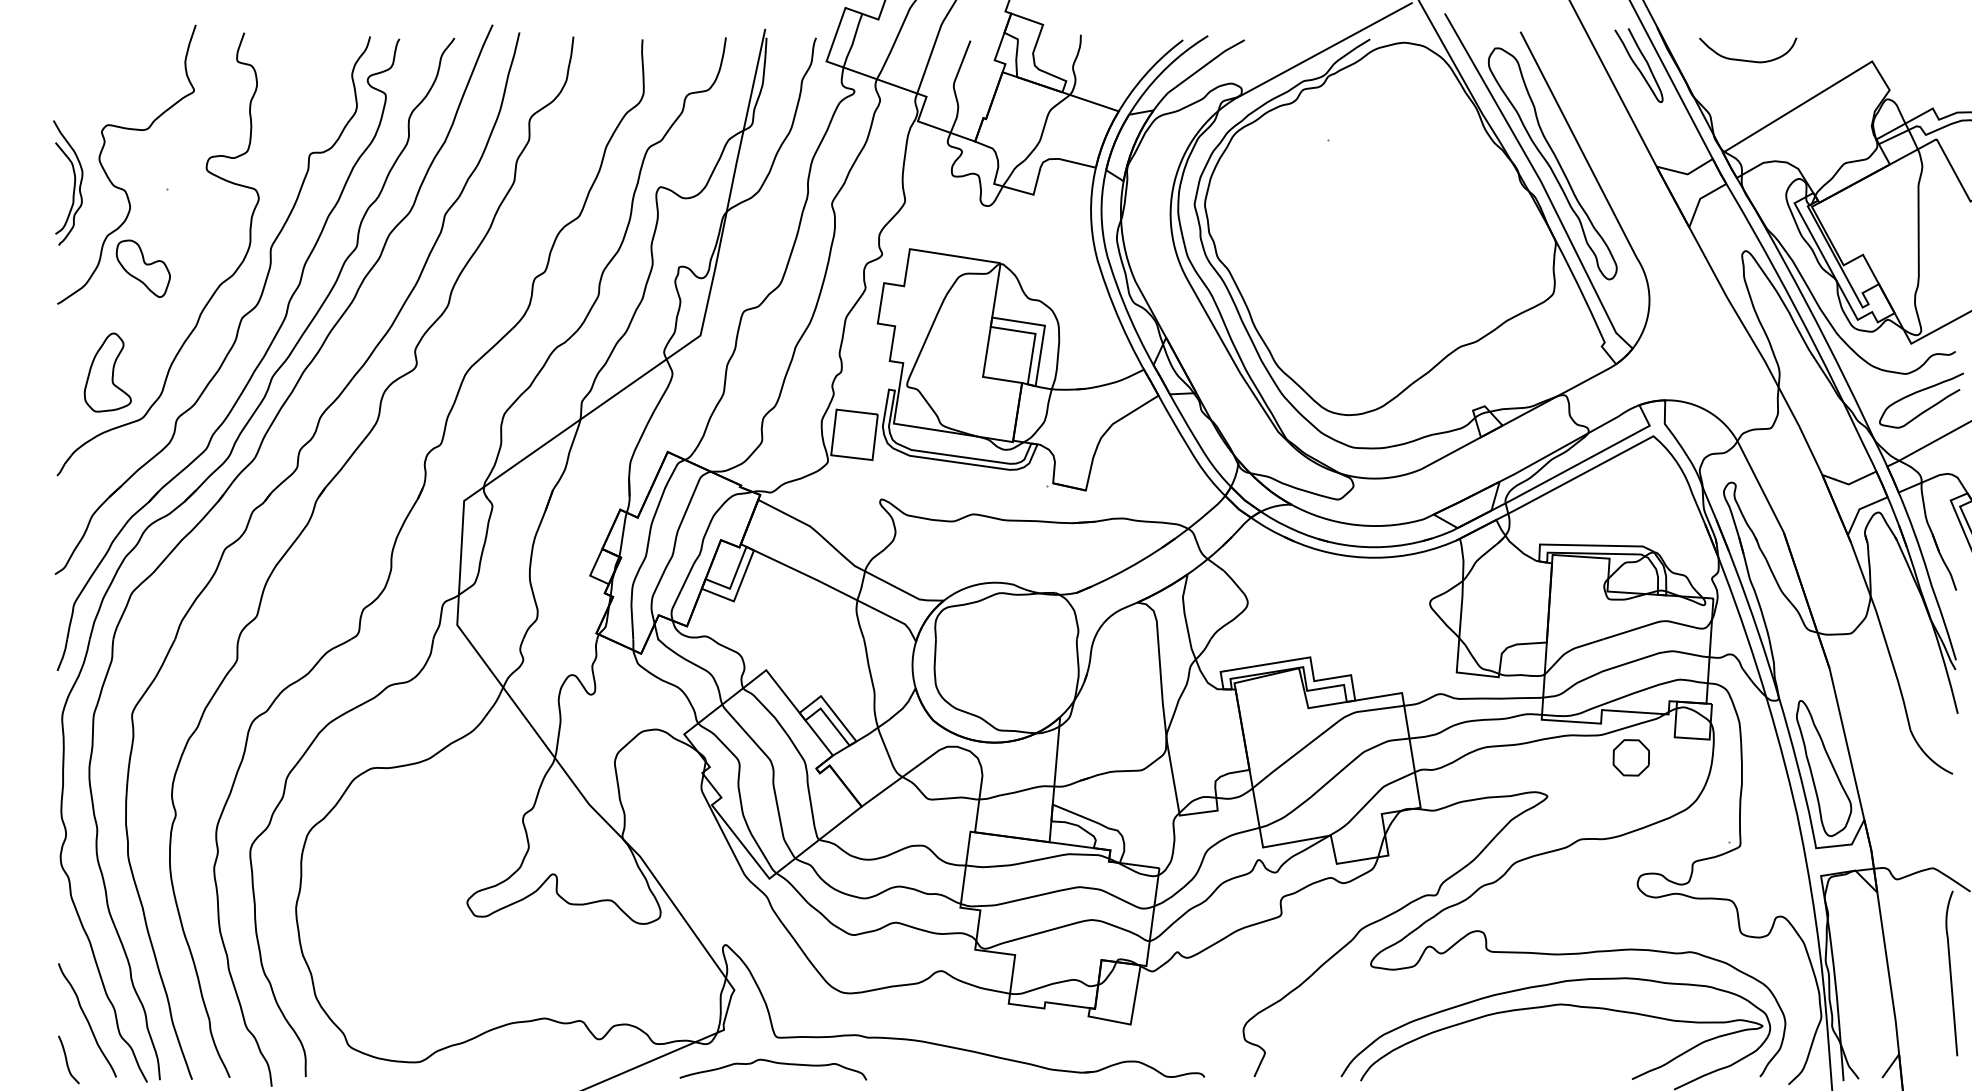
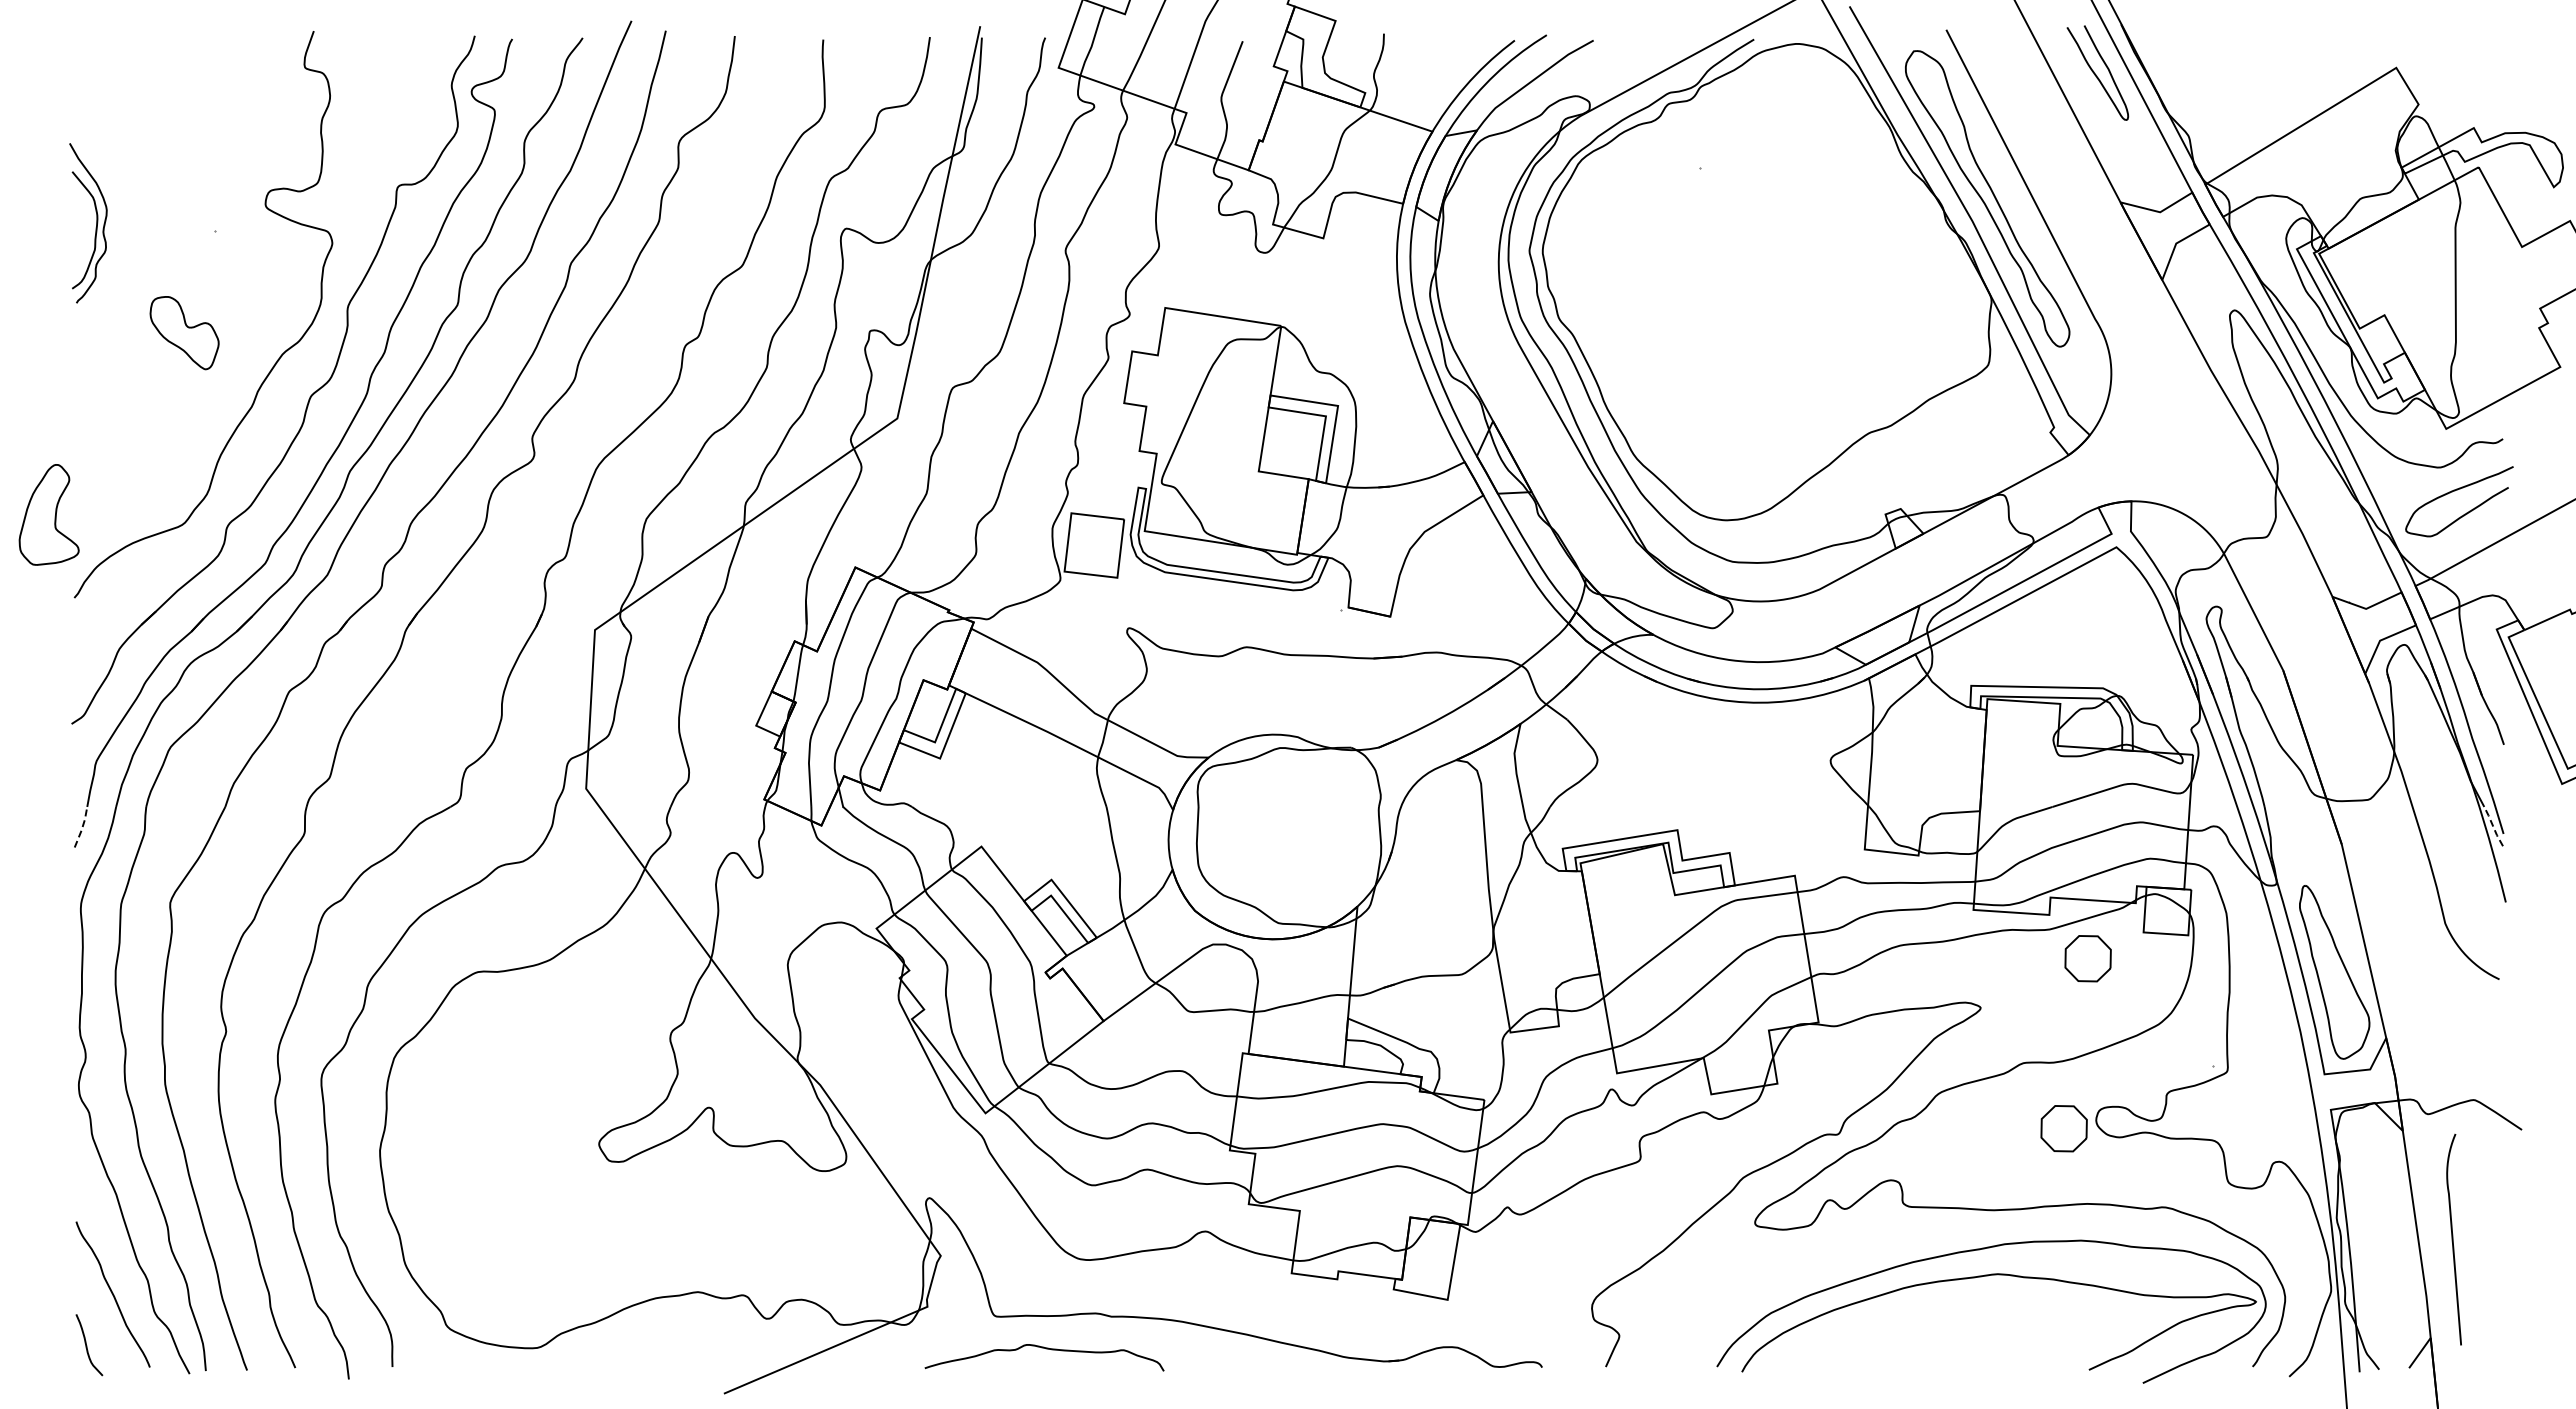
curve: (1744, 59) -> (2232, 65), removed
curve: (108, 176) -> (140, 215), removed
part: (107, 372) -> (48, 514), moved
line: (1948, 654) -> (2493, 826), solid -> dashed
line: (63, 655) -> (82, 827), solid -> dashed
part: (1612, 890) -> (2063, 1128), added
curve: (1951, 973) -> (2453, 1239), moved
curve: (774, 1063) -> (1046, 1349), moved

